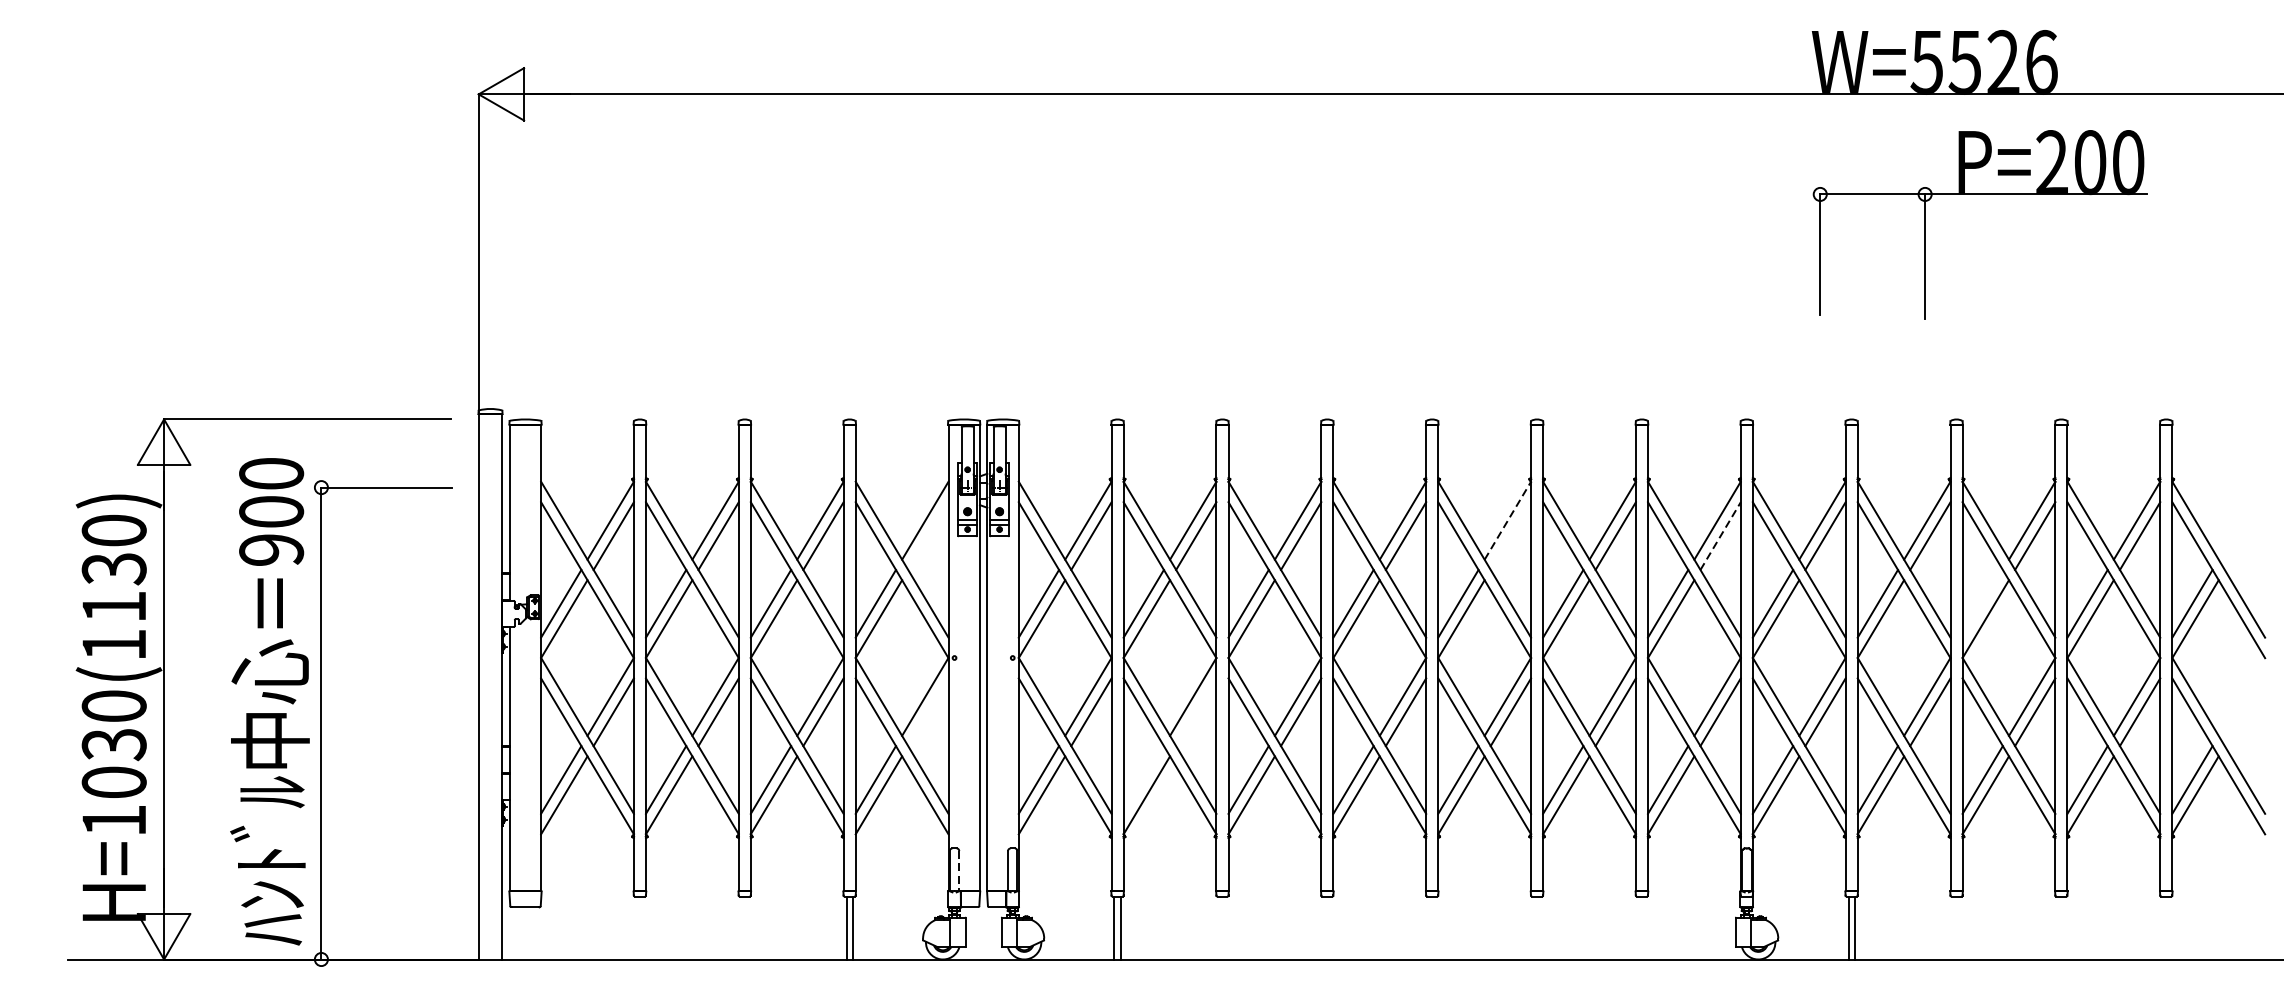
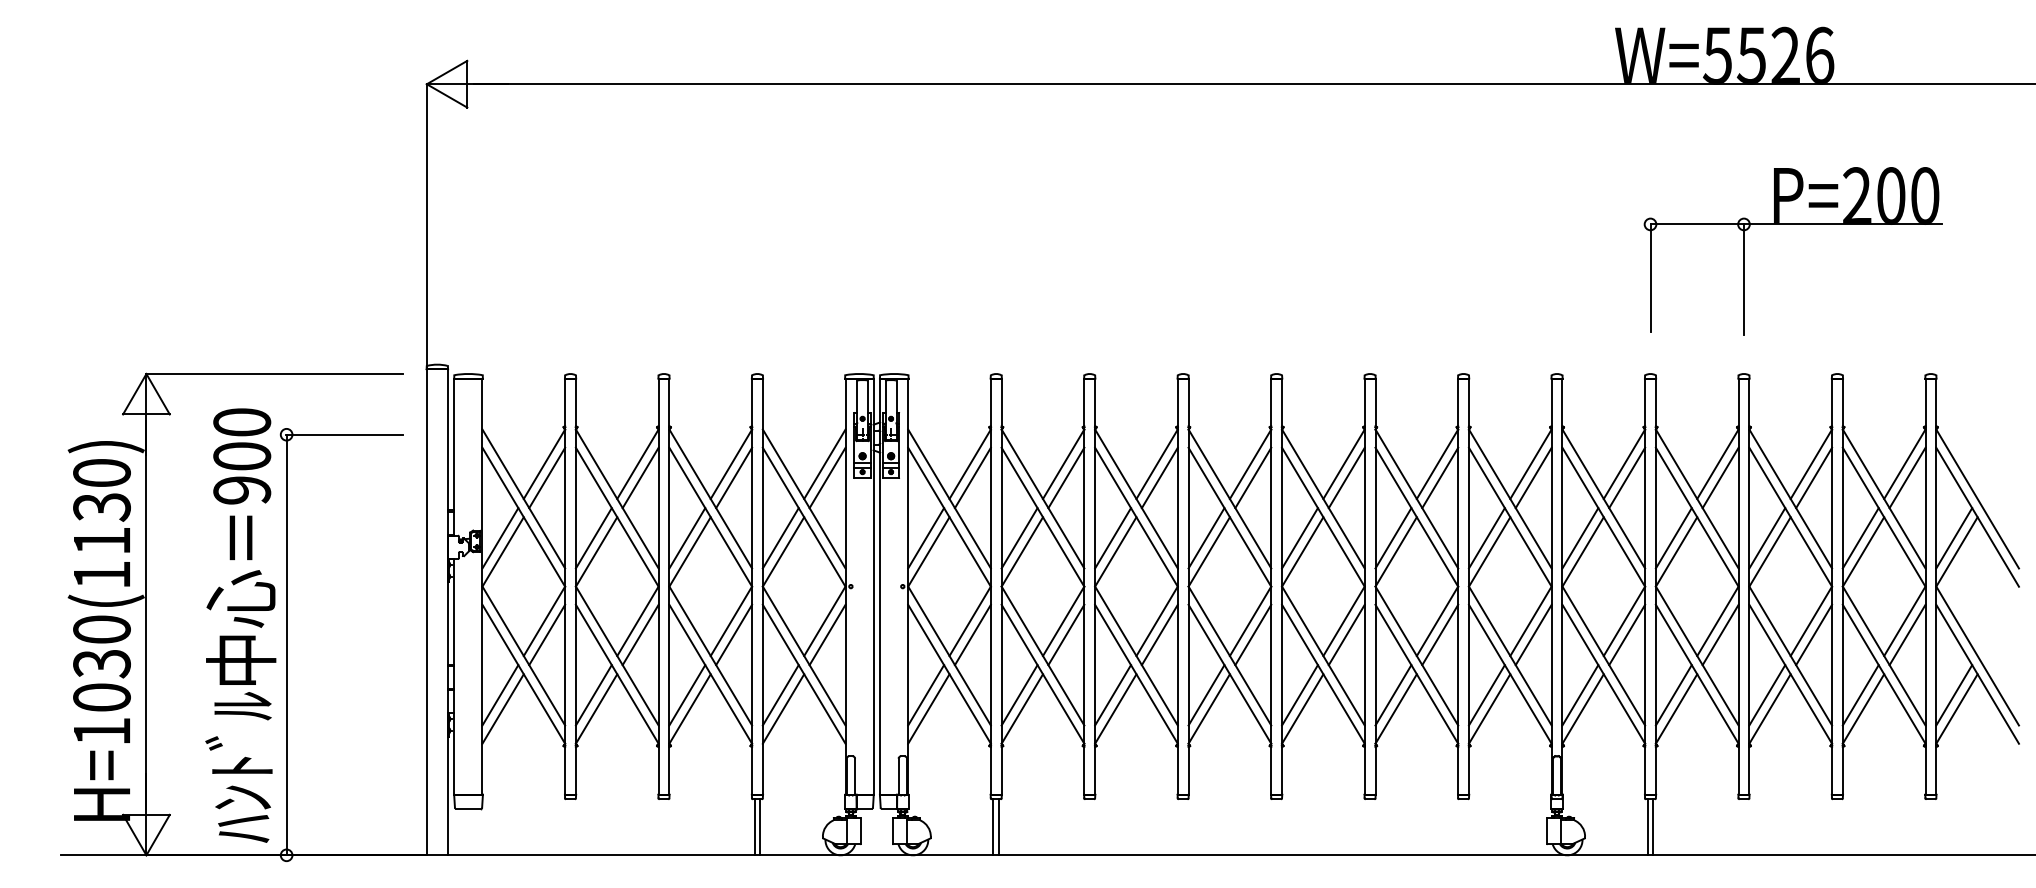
part: (1979, 194) -> (1792, 224), moved
line: (1508, 519) -> (1344, 463), dashed -> solid
line: (928, 535) -> (827, 477), added
line: (1510, 535) -> (1346, 477), added
line: (1720, 535) -> (1533, 477), dashed -> solid
line: (1982, 604) -> (1767, 538), added
line: (928, 711) -> (827, 634), added
line: (1196, 711) -> (1066, 634), added
line: (1143, 780) -> (1019, 695), added
line: (959, 871) -> (855, 776), dashed -> solid

